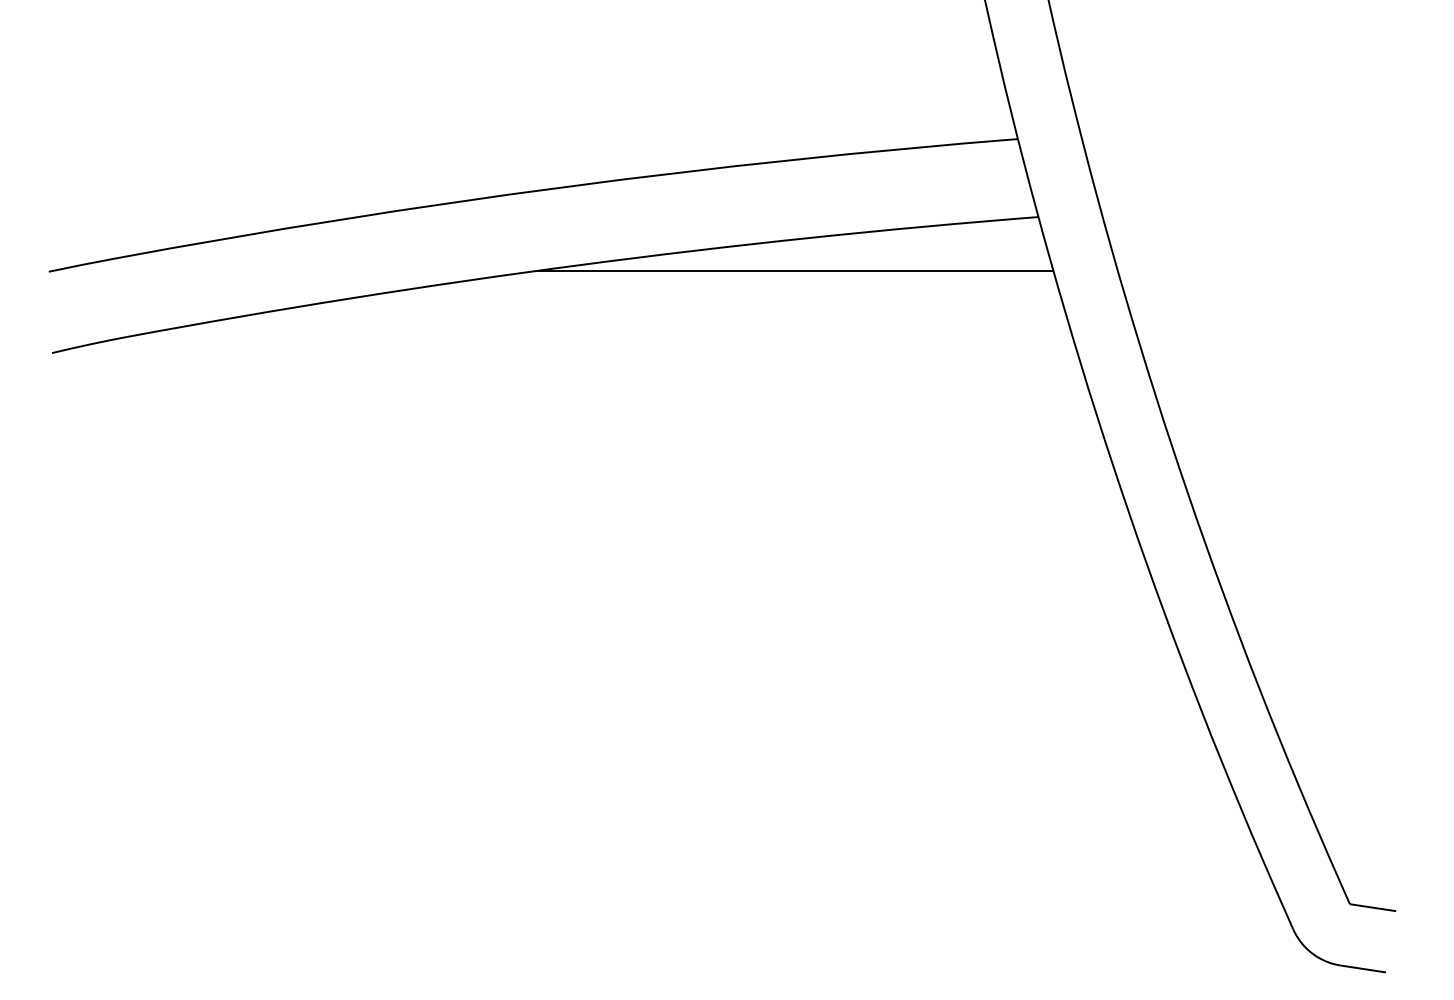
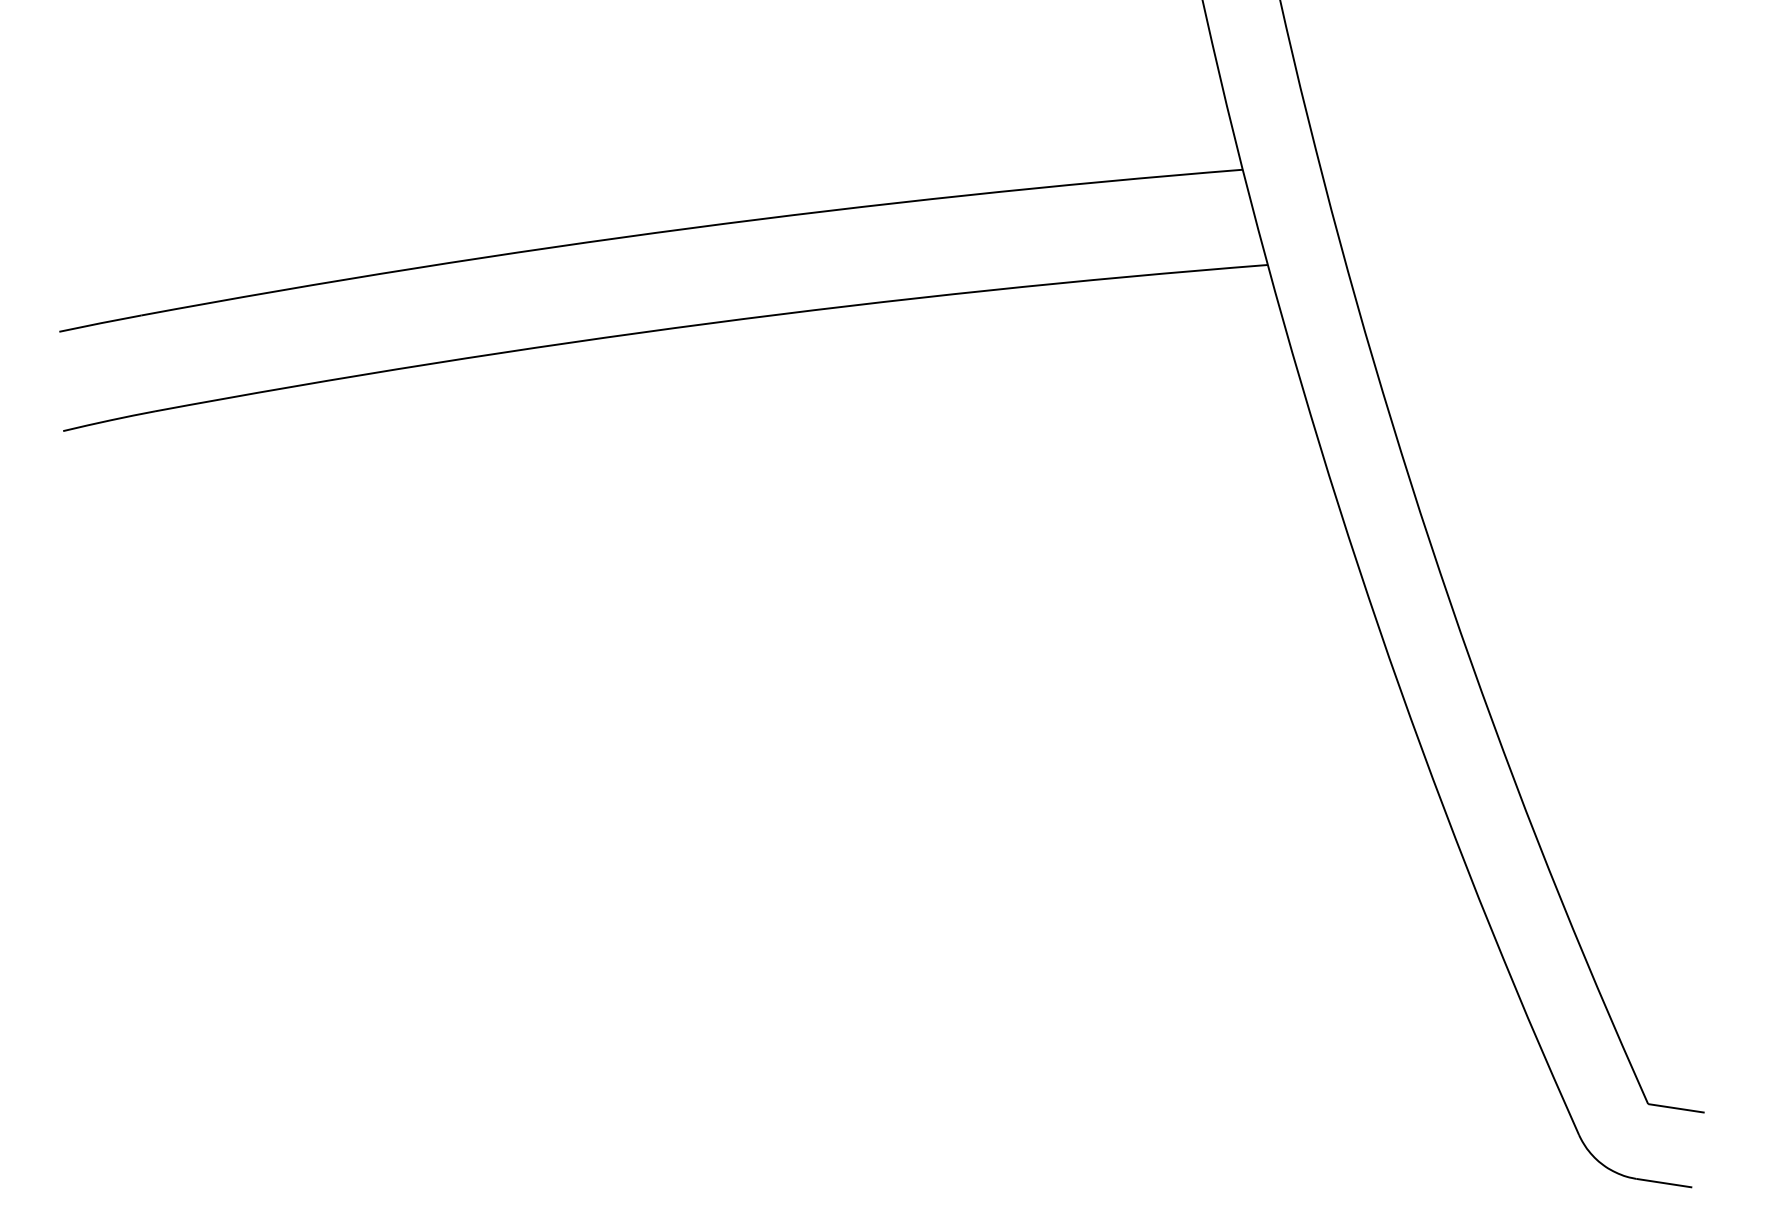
line: (795, 270) -> (971, 330), removed

